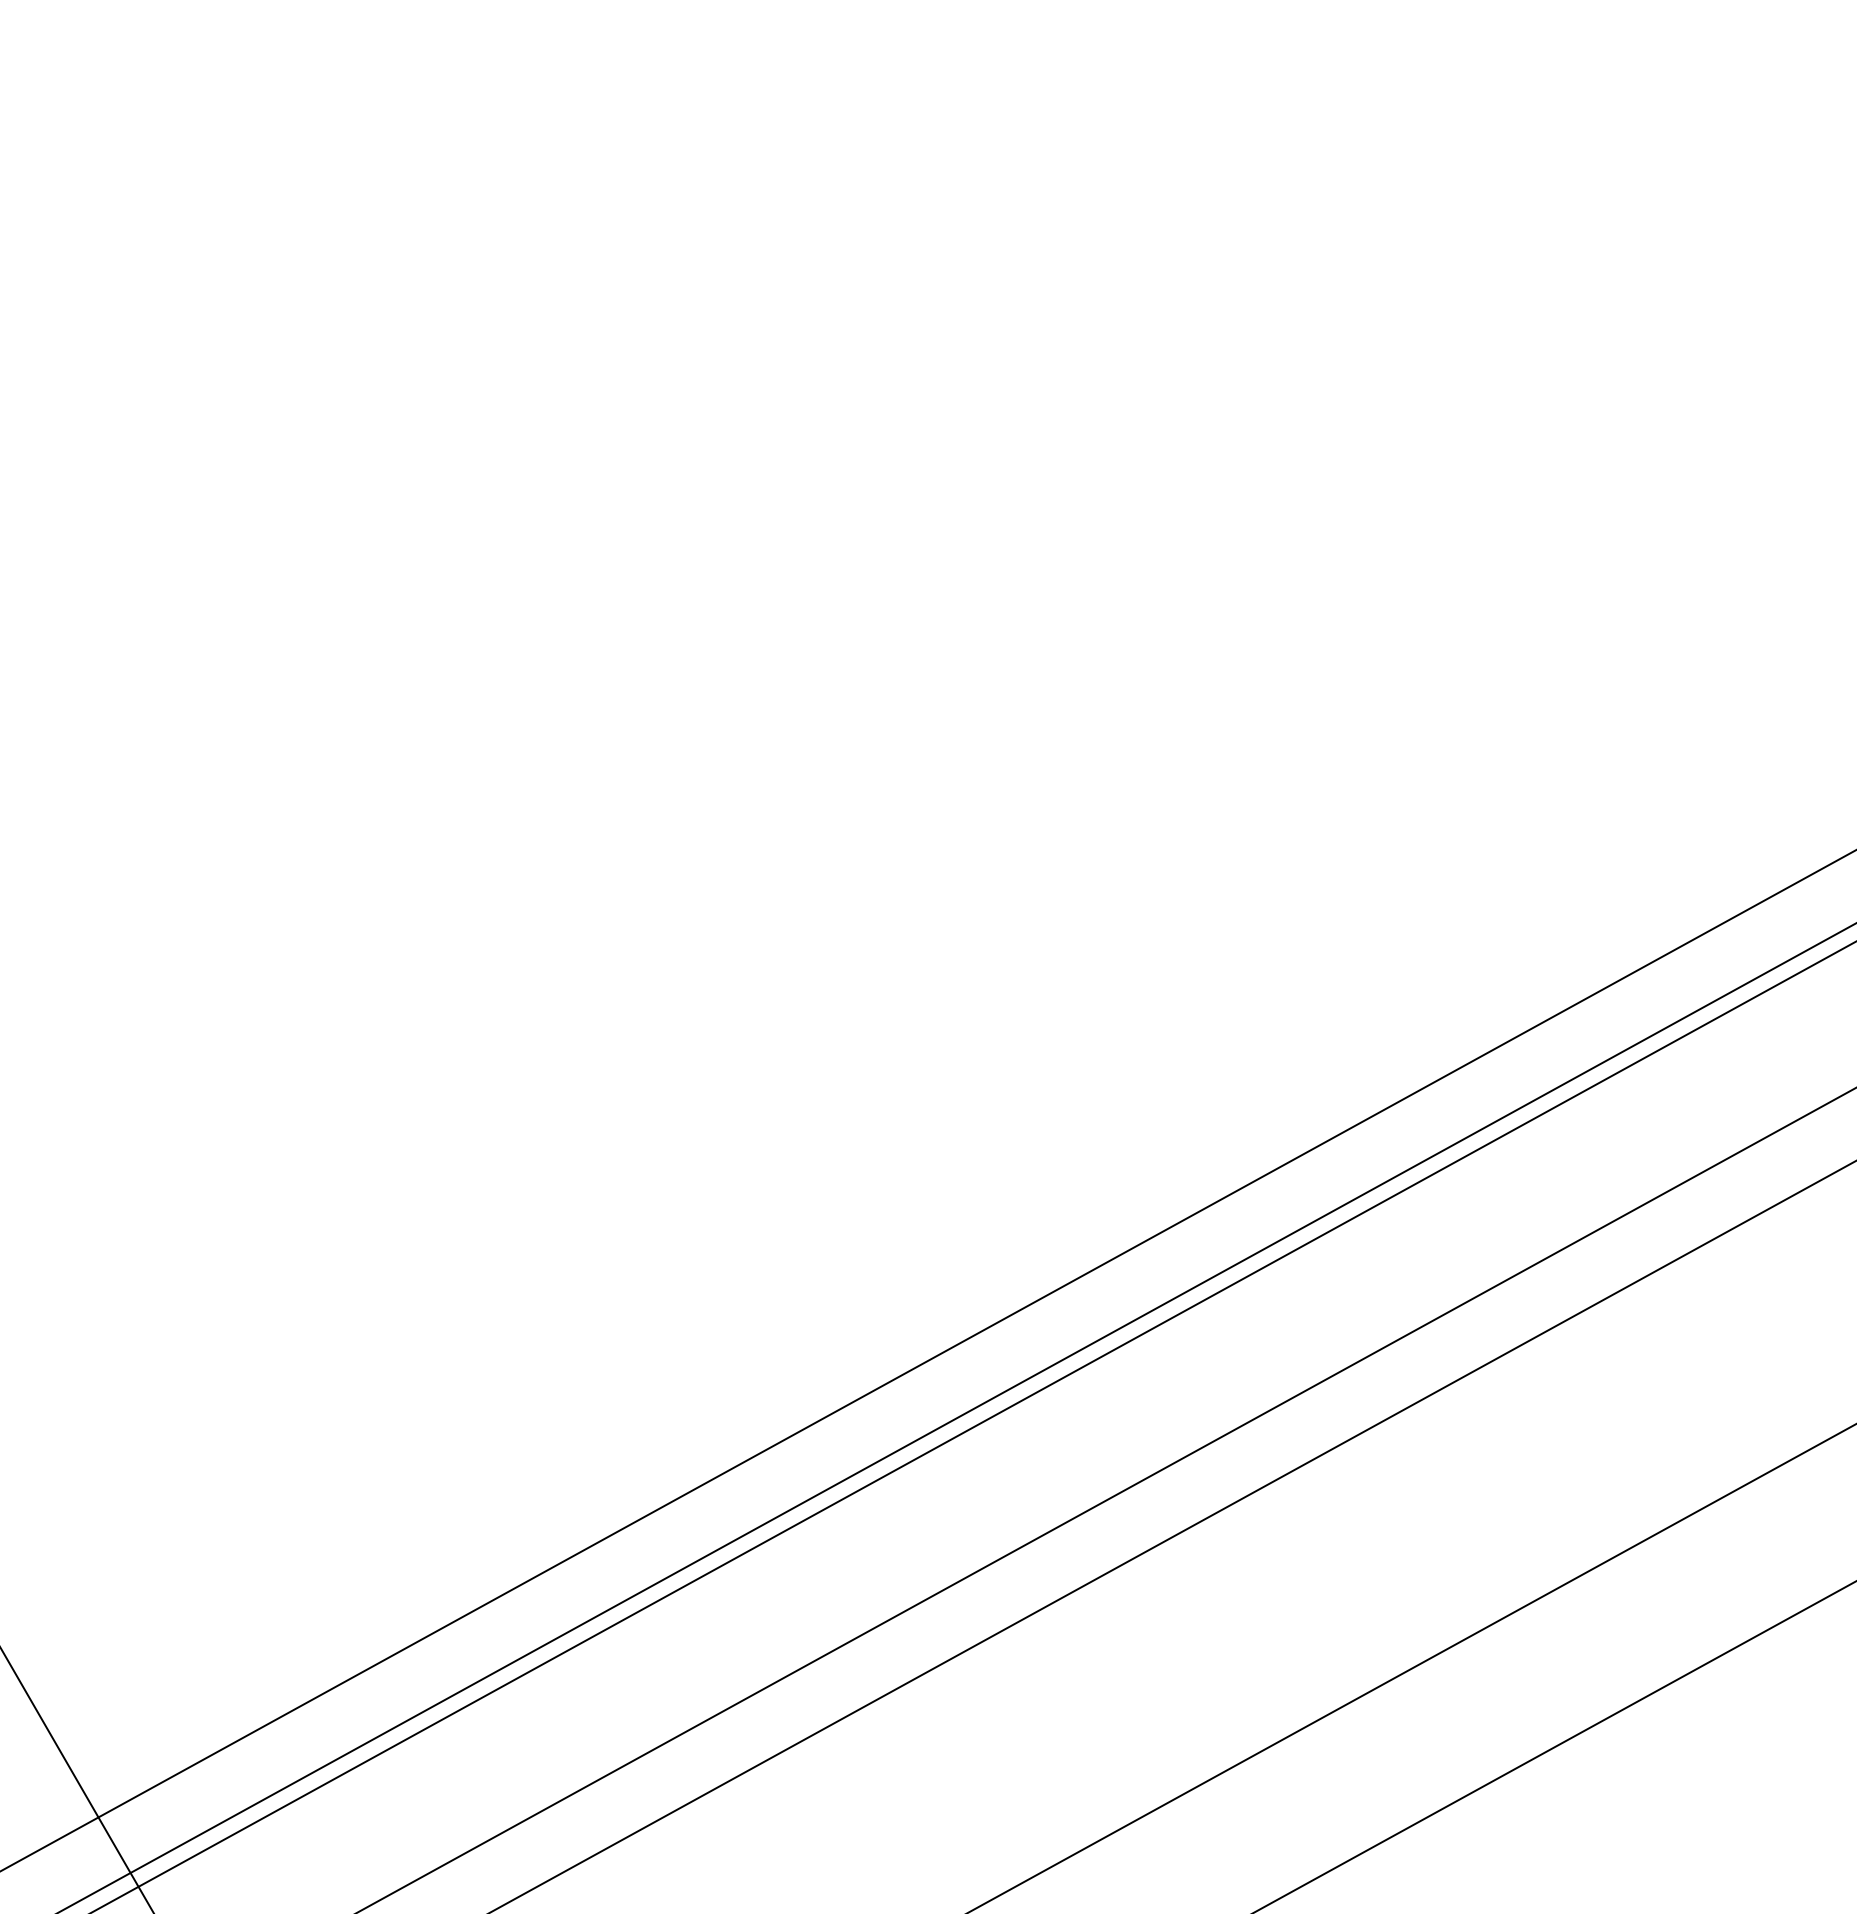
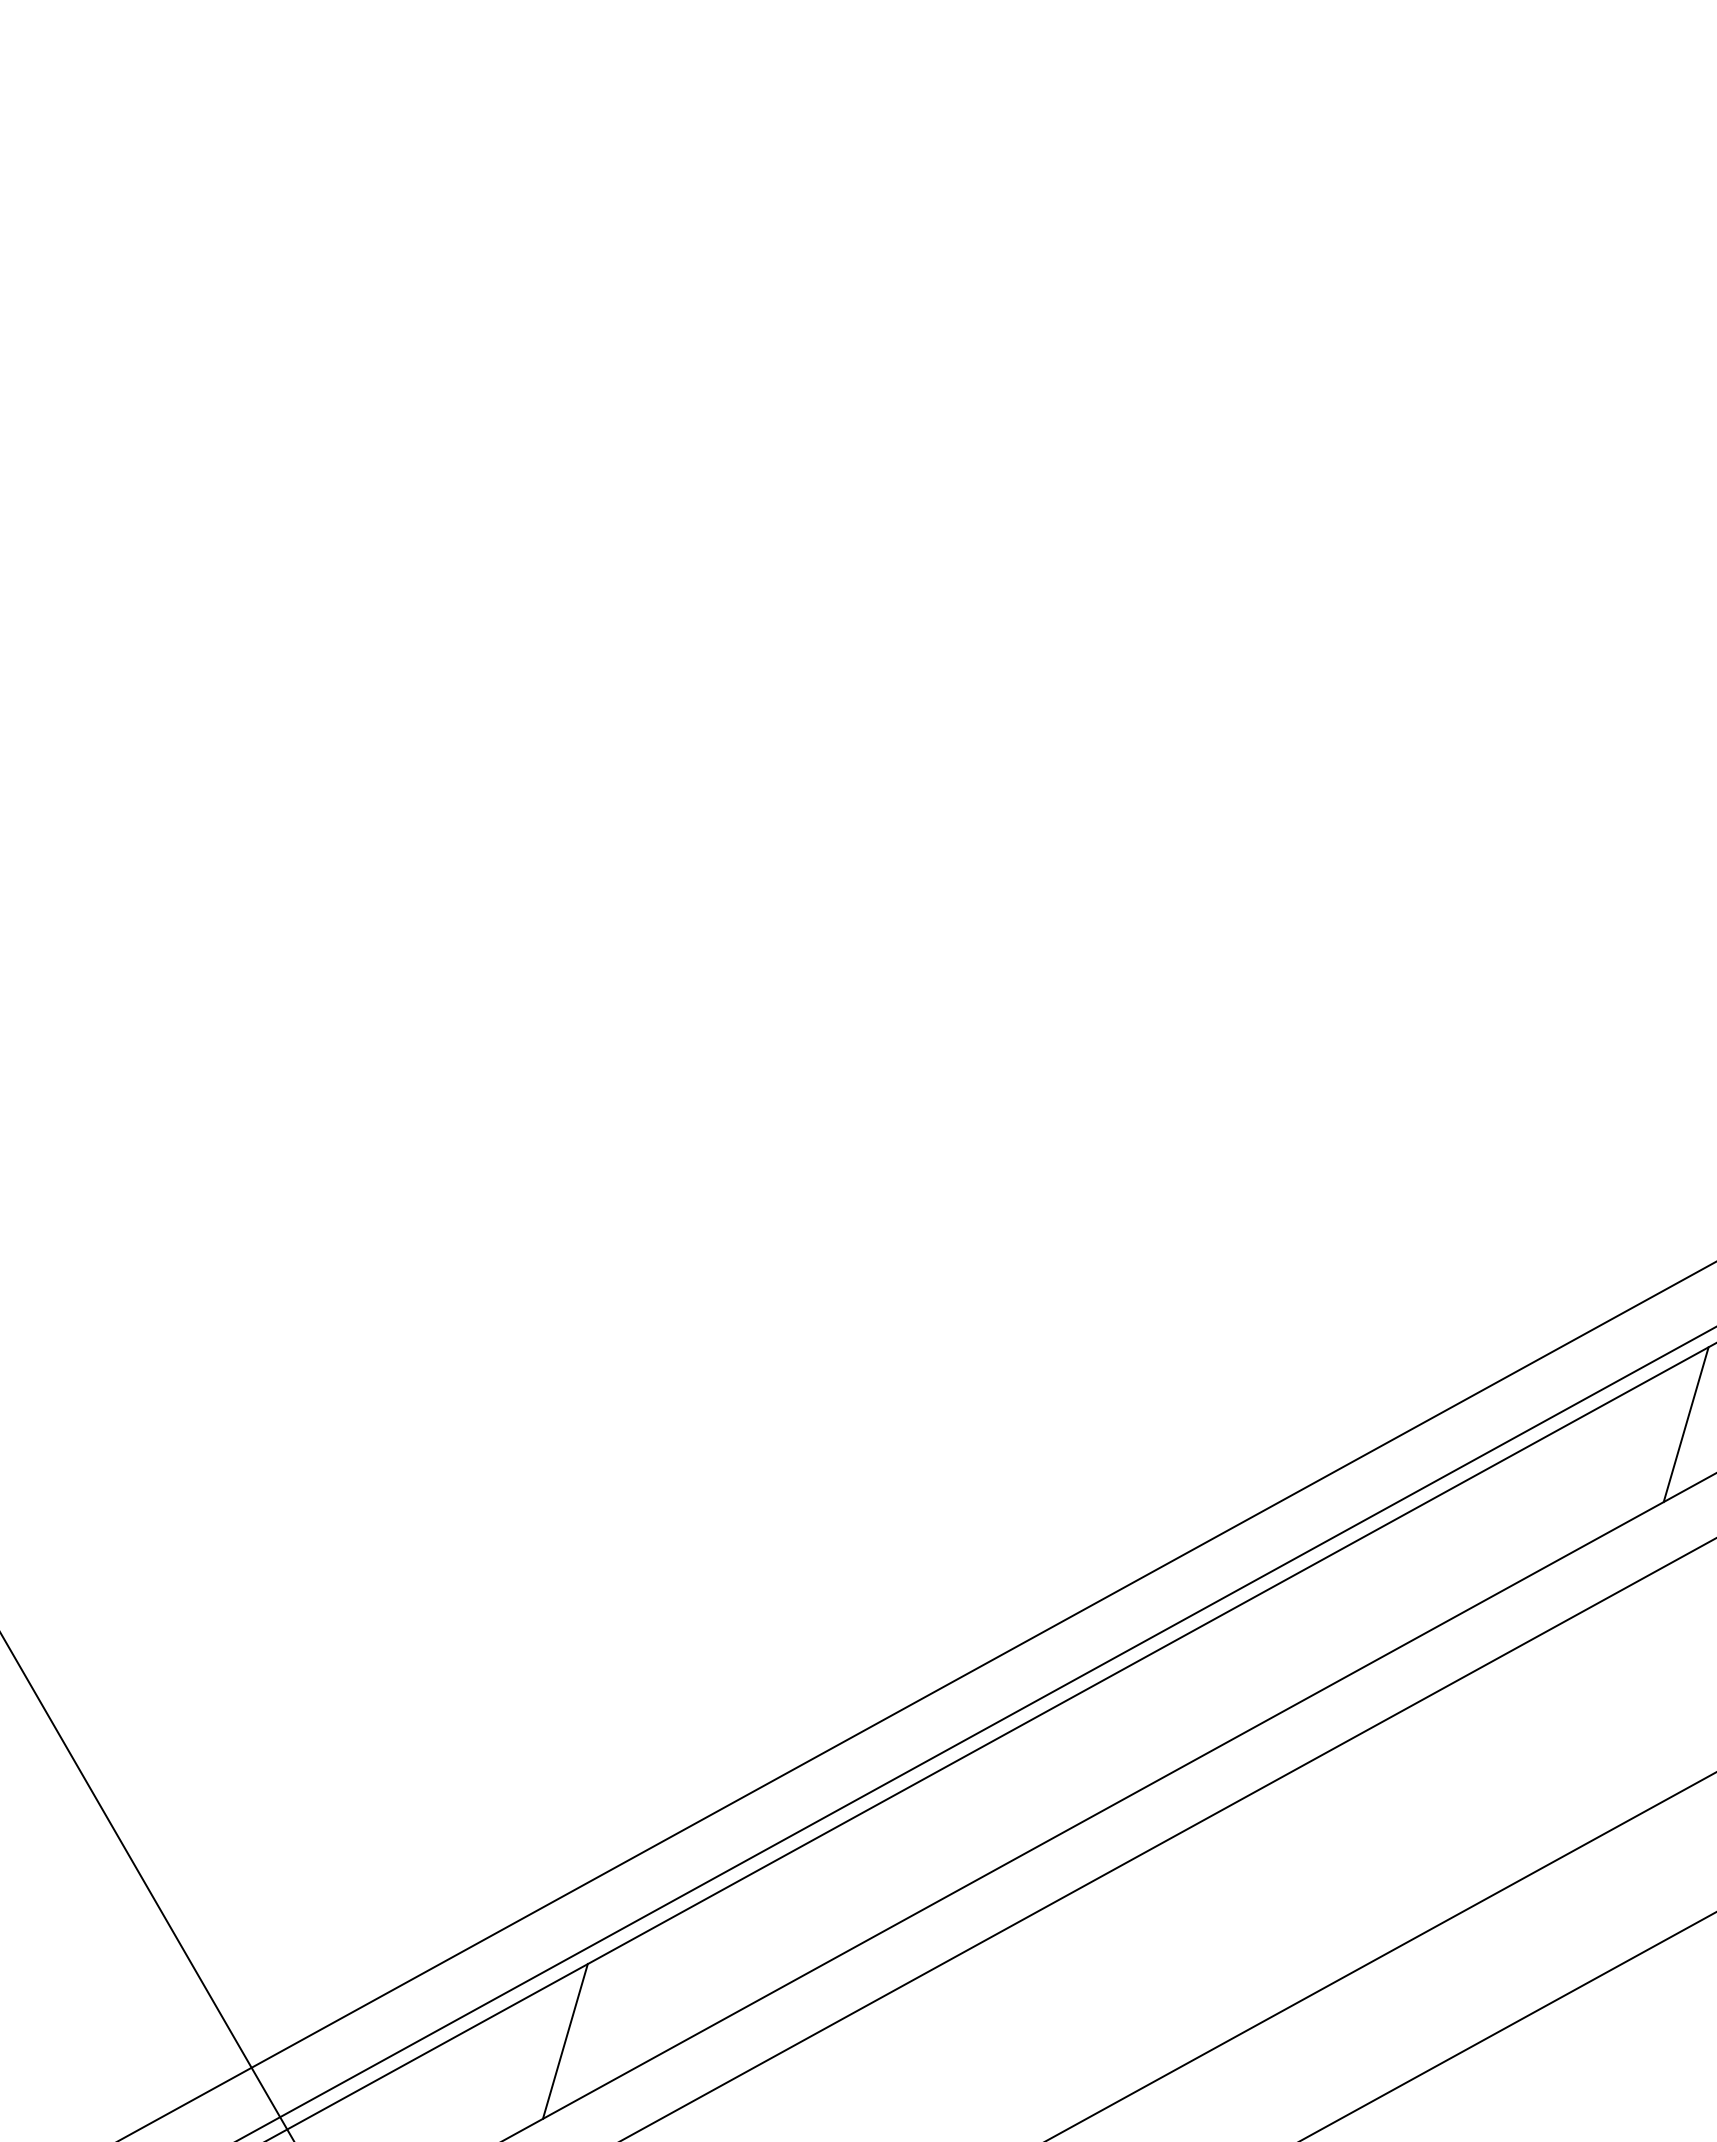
line: (1710, 1094) -> (1685, 1424), added
line: (450, 1786) -> (564, 2040), added

